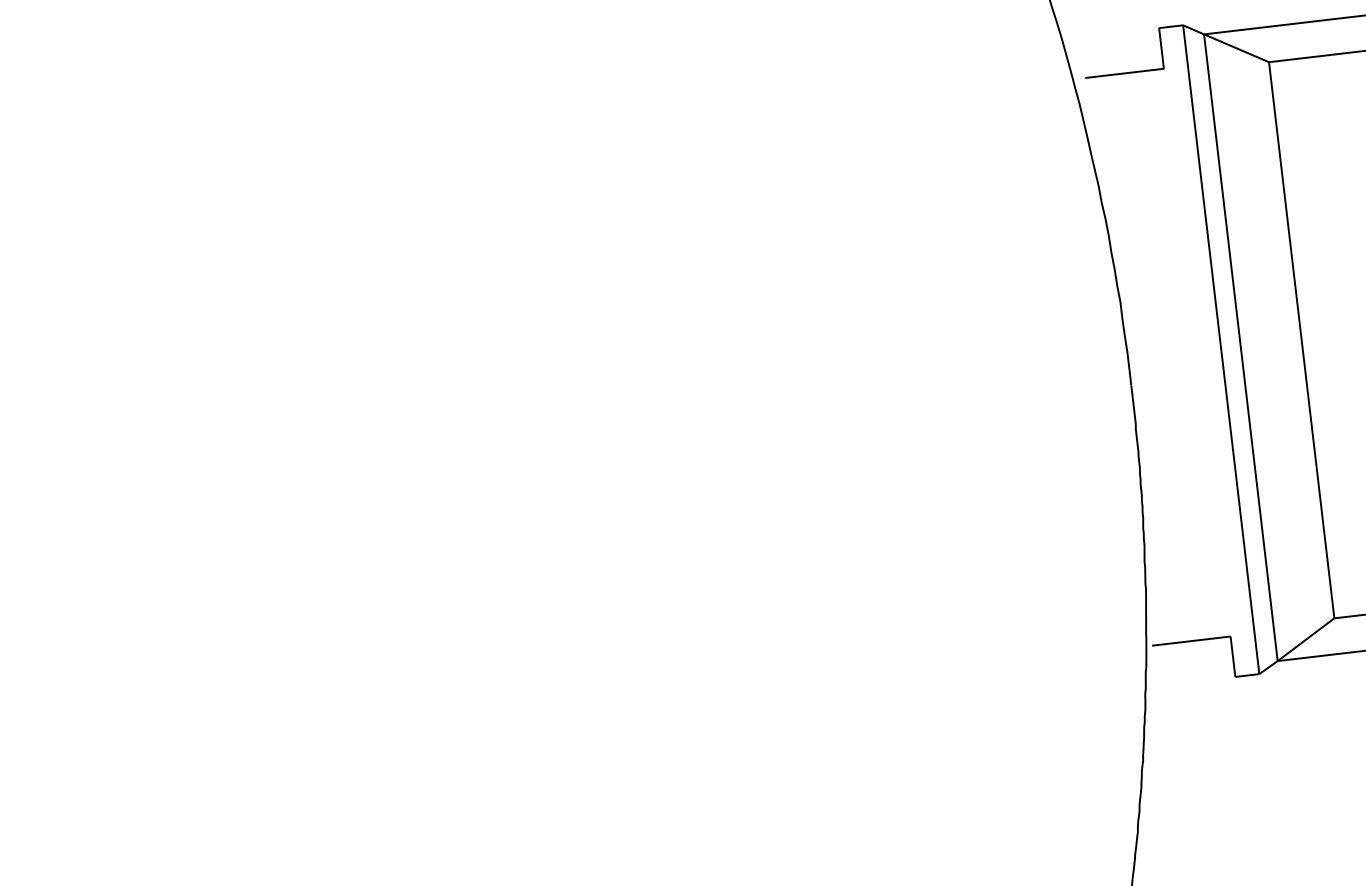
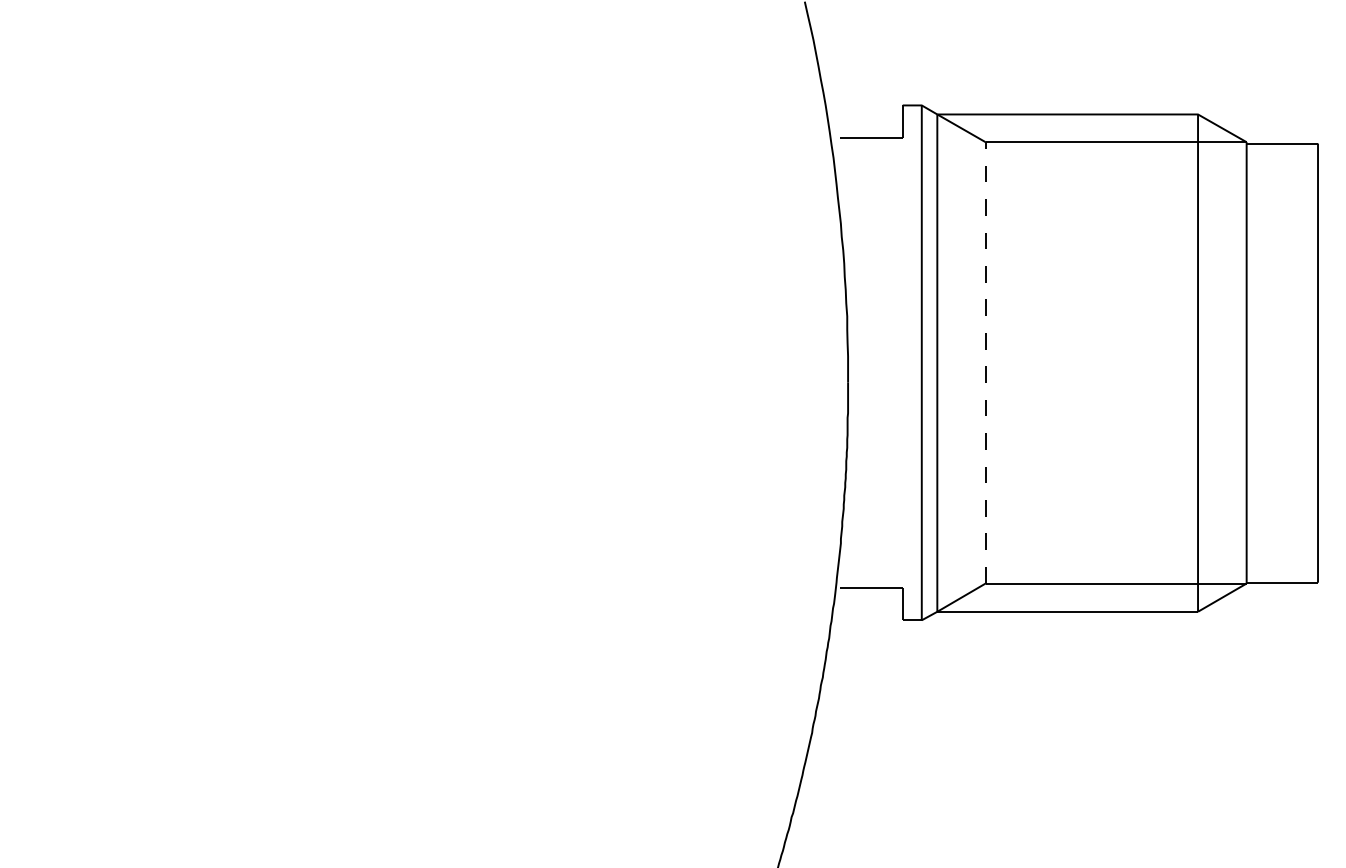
line: (1301, 339) -> (985, 362), solid -> dashed

